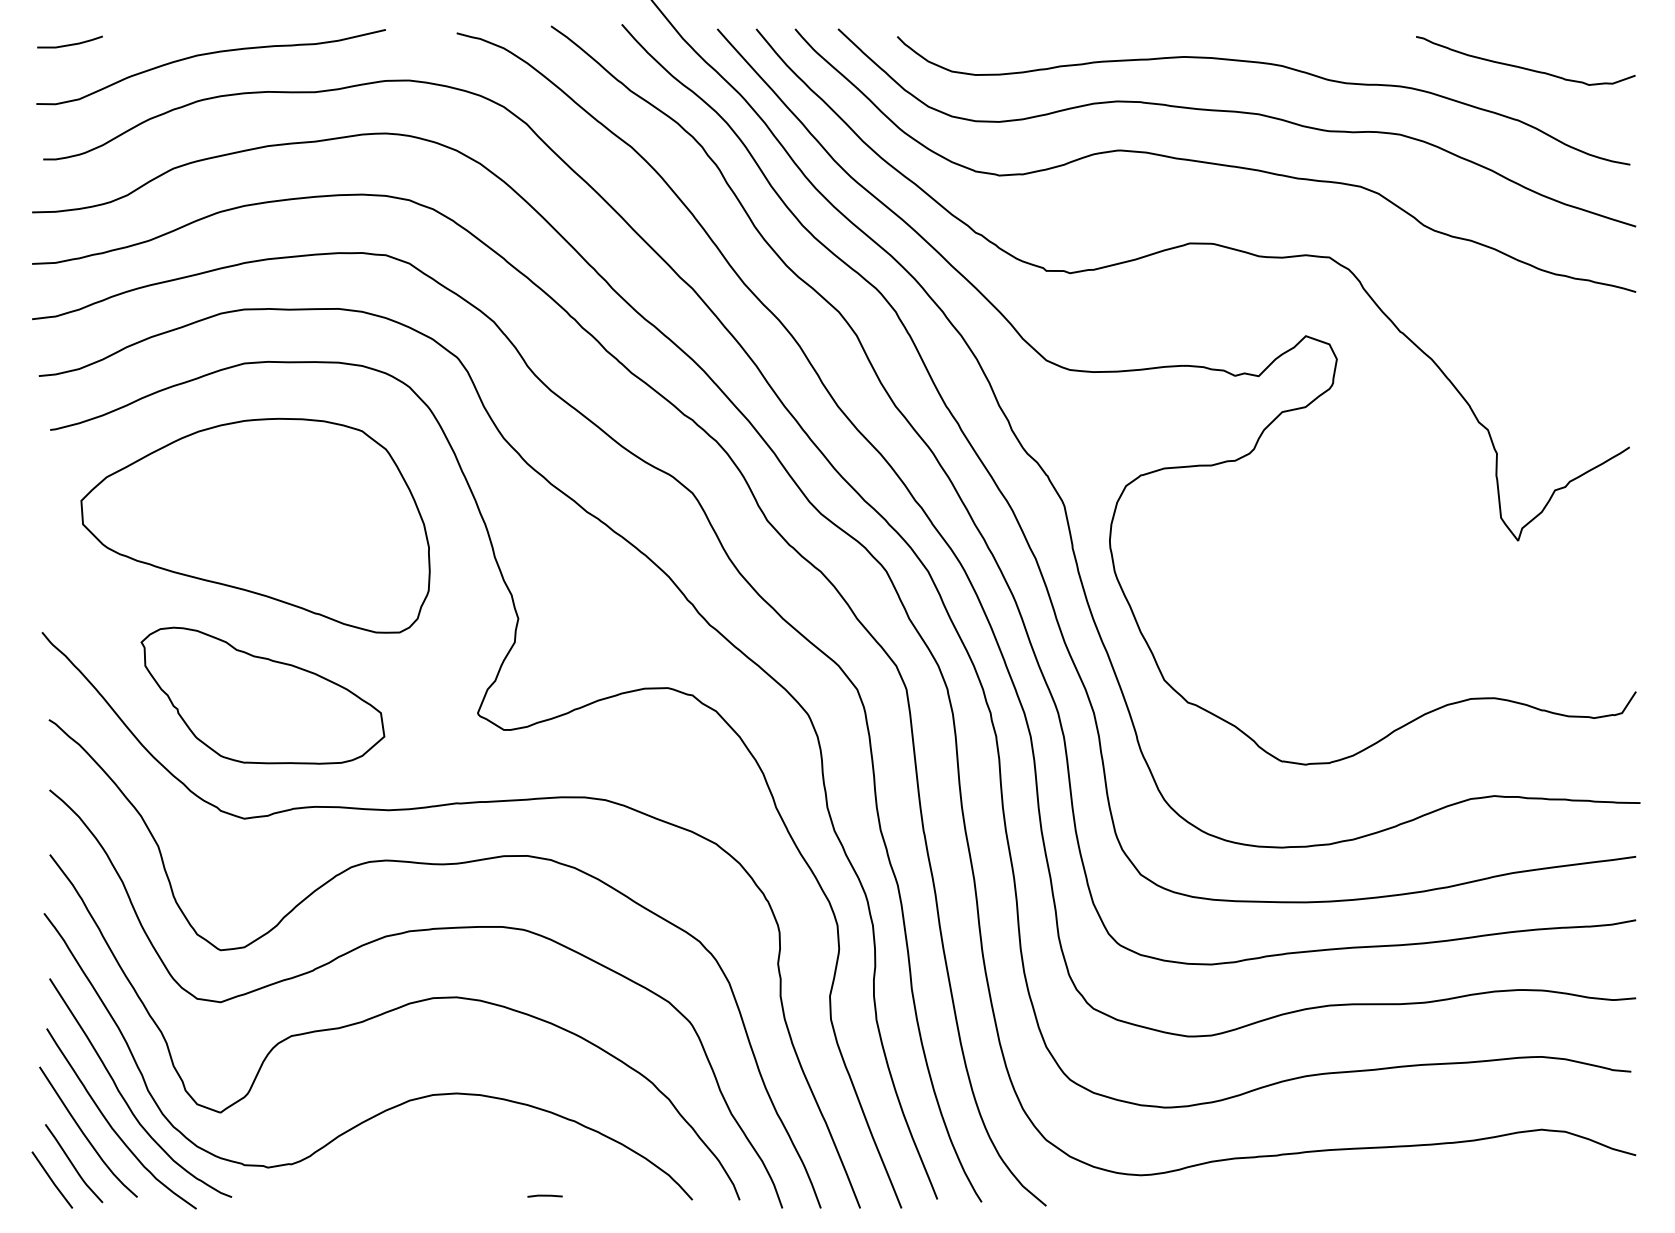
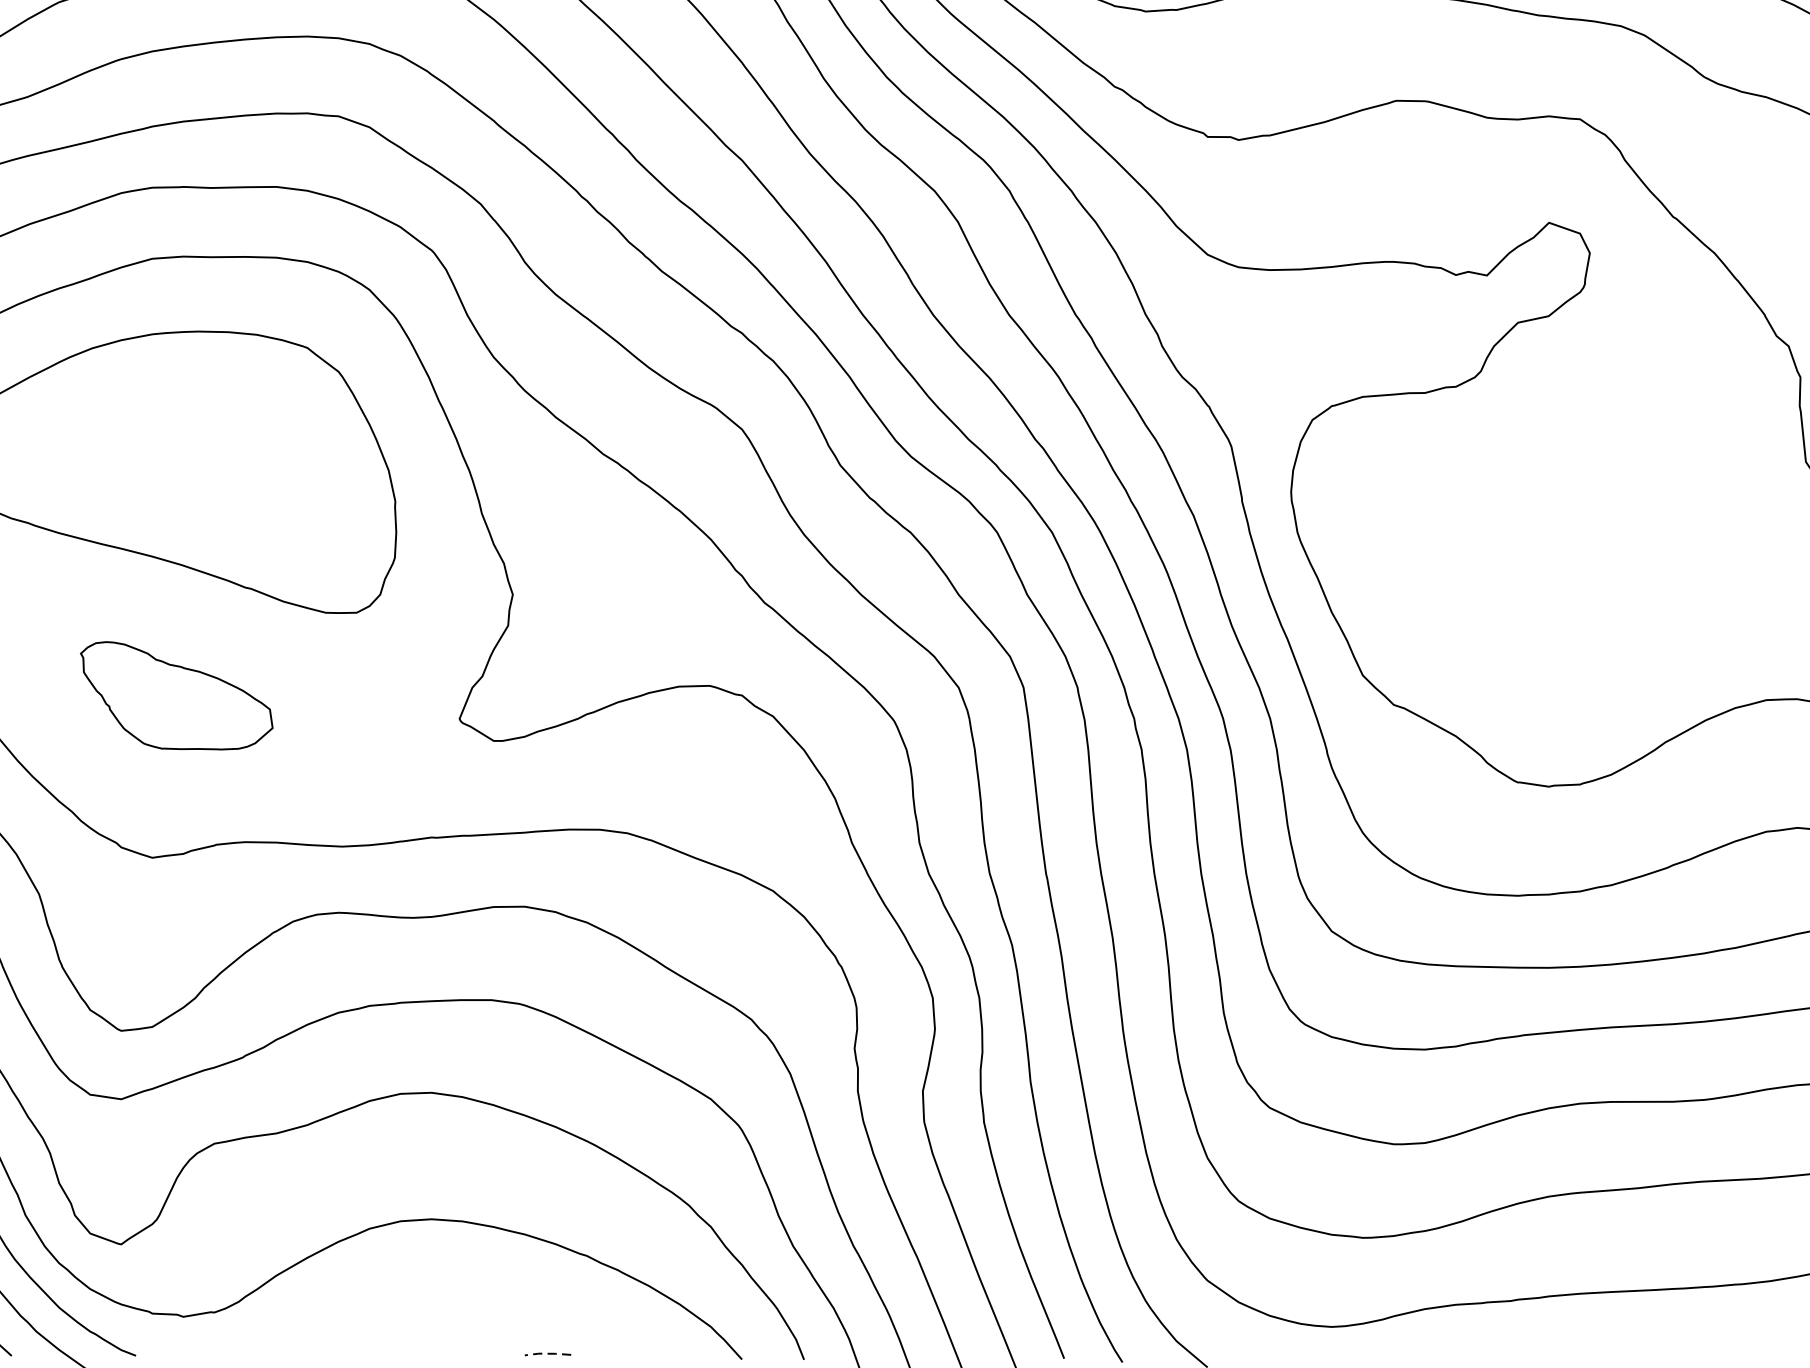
part: (262, 695) -> (176, 695), size x0.6
line: (545, 1195) -> (548, 1353), solid -> dashed

